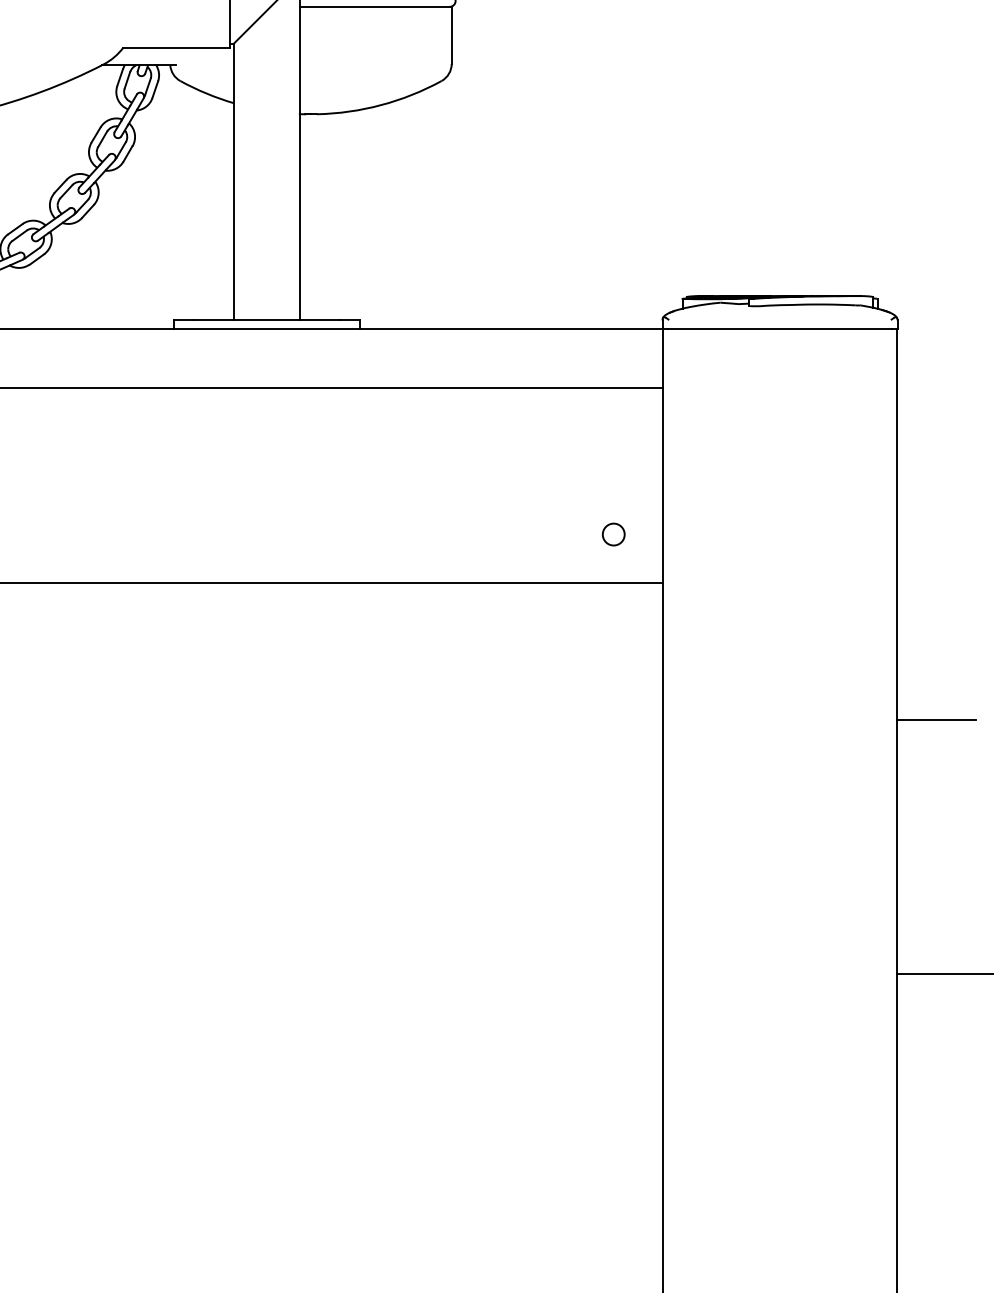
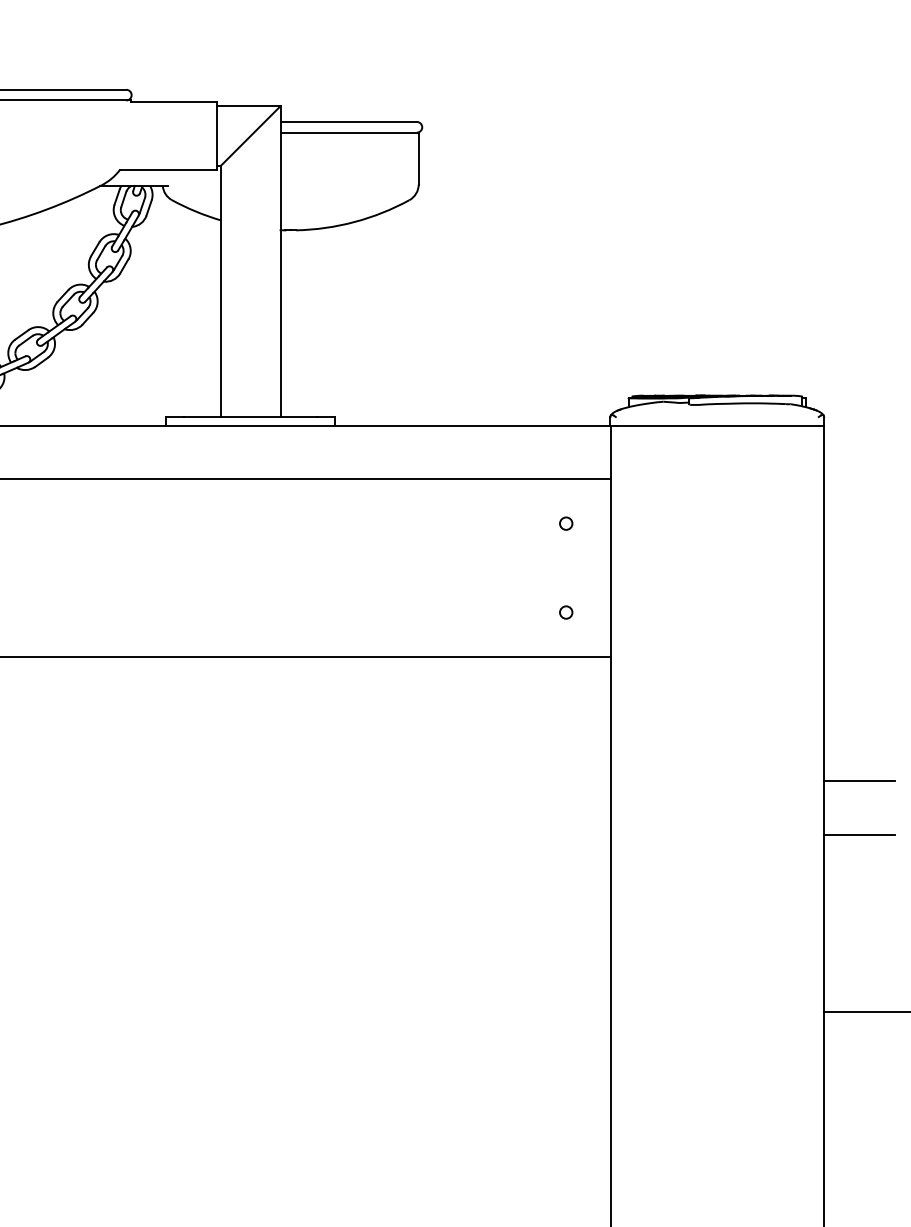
circle: (614, 436) -> (566, 523), added
circle: (614, 534) -> (566, 612), size x0.62
line: (936, 778) -> (859, 834), added

